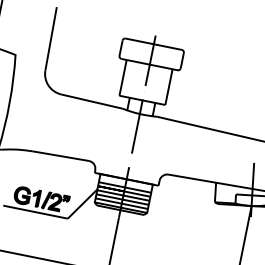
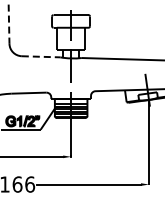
line: (51, 39) -> (9, 24), solid -> dashed
line: (92, 101) -> (41, 56), solid -> dashed

